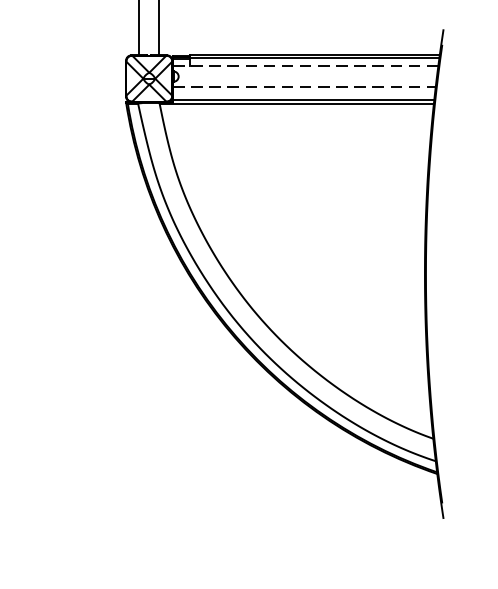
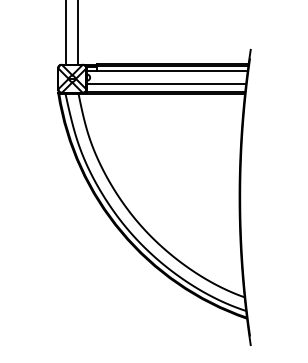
line: (304, 66) -> (166, 71), dashed -> solid
line: (304, 86) -> (166, 83), dashed -> solid

